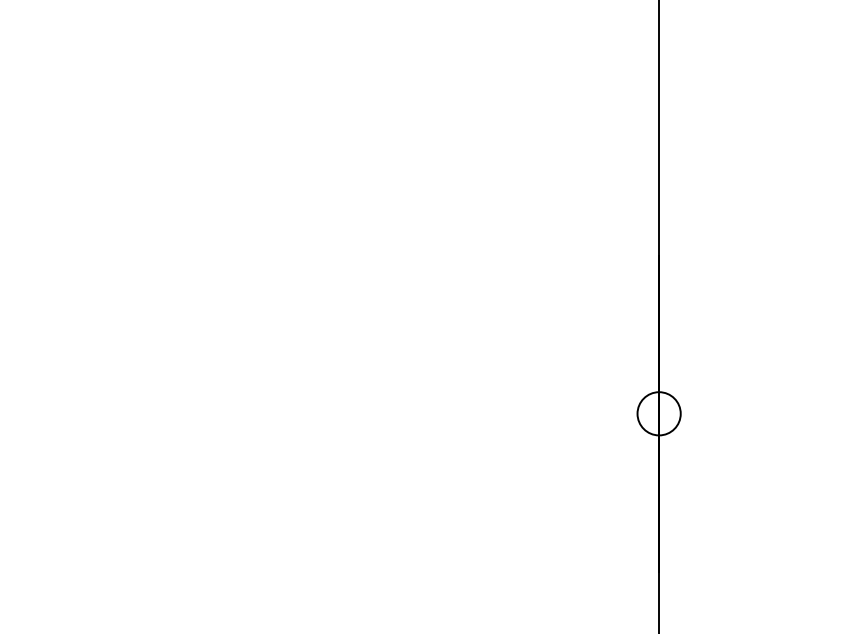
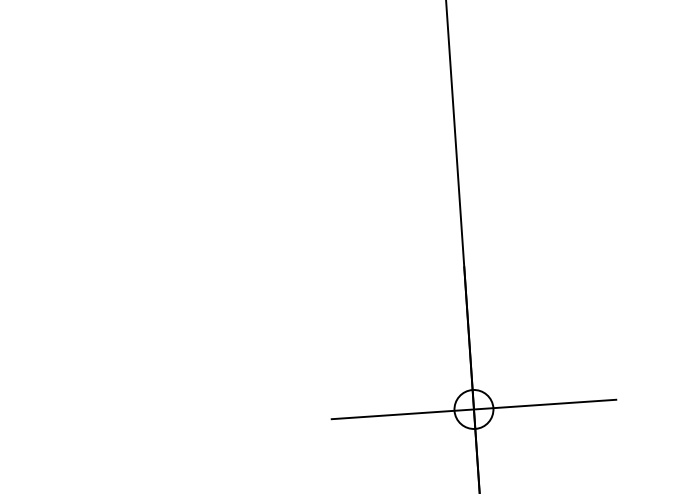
line: (659, 413) -> (474, 409), added

